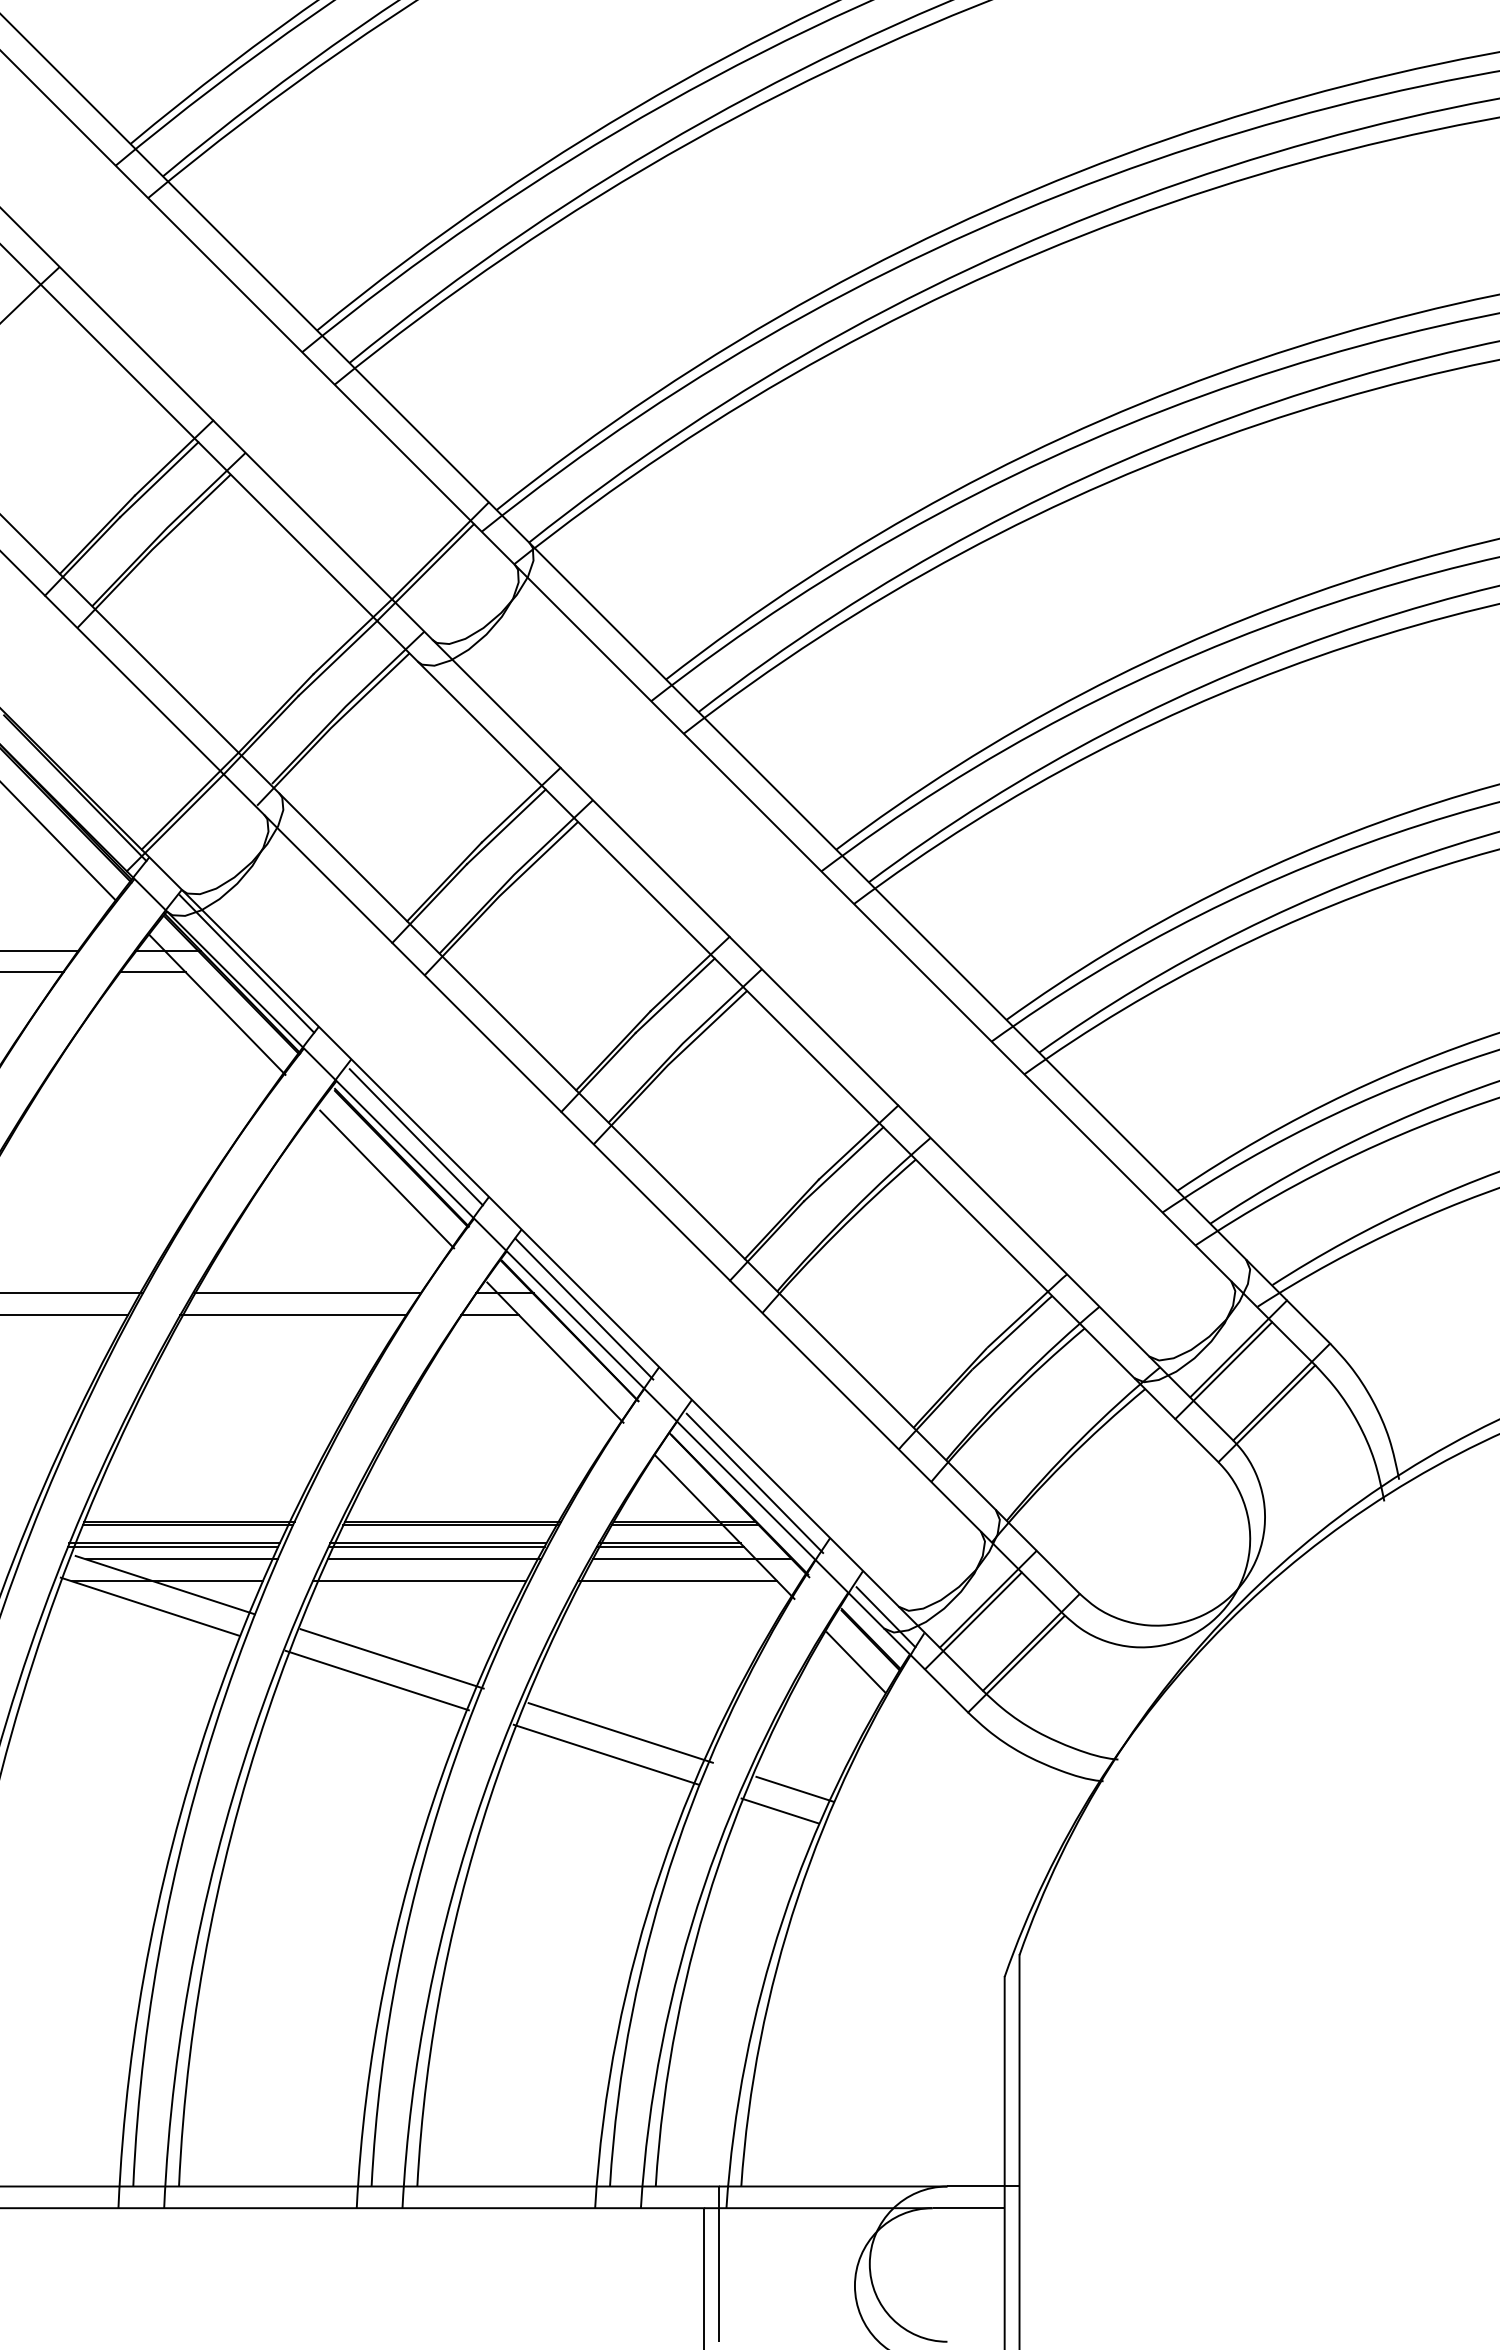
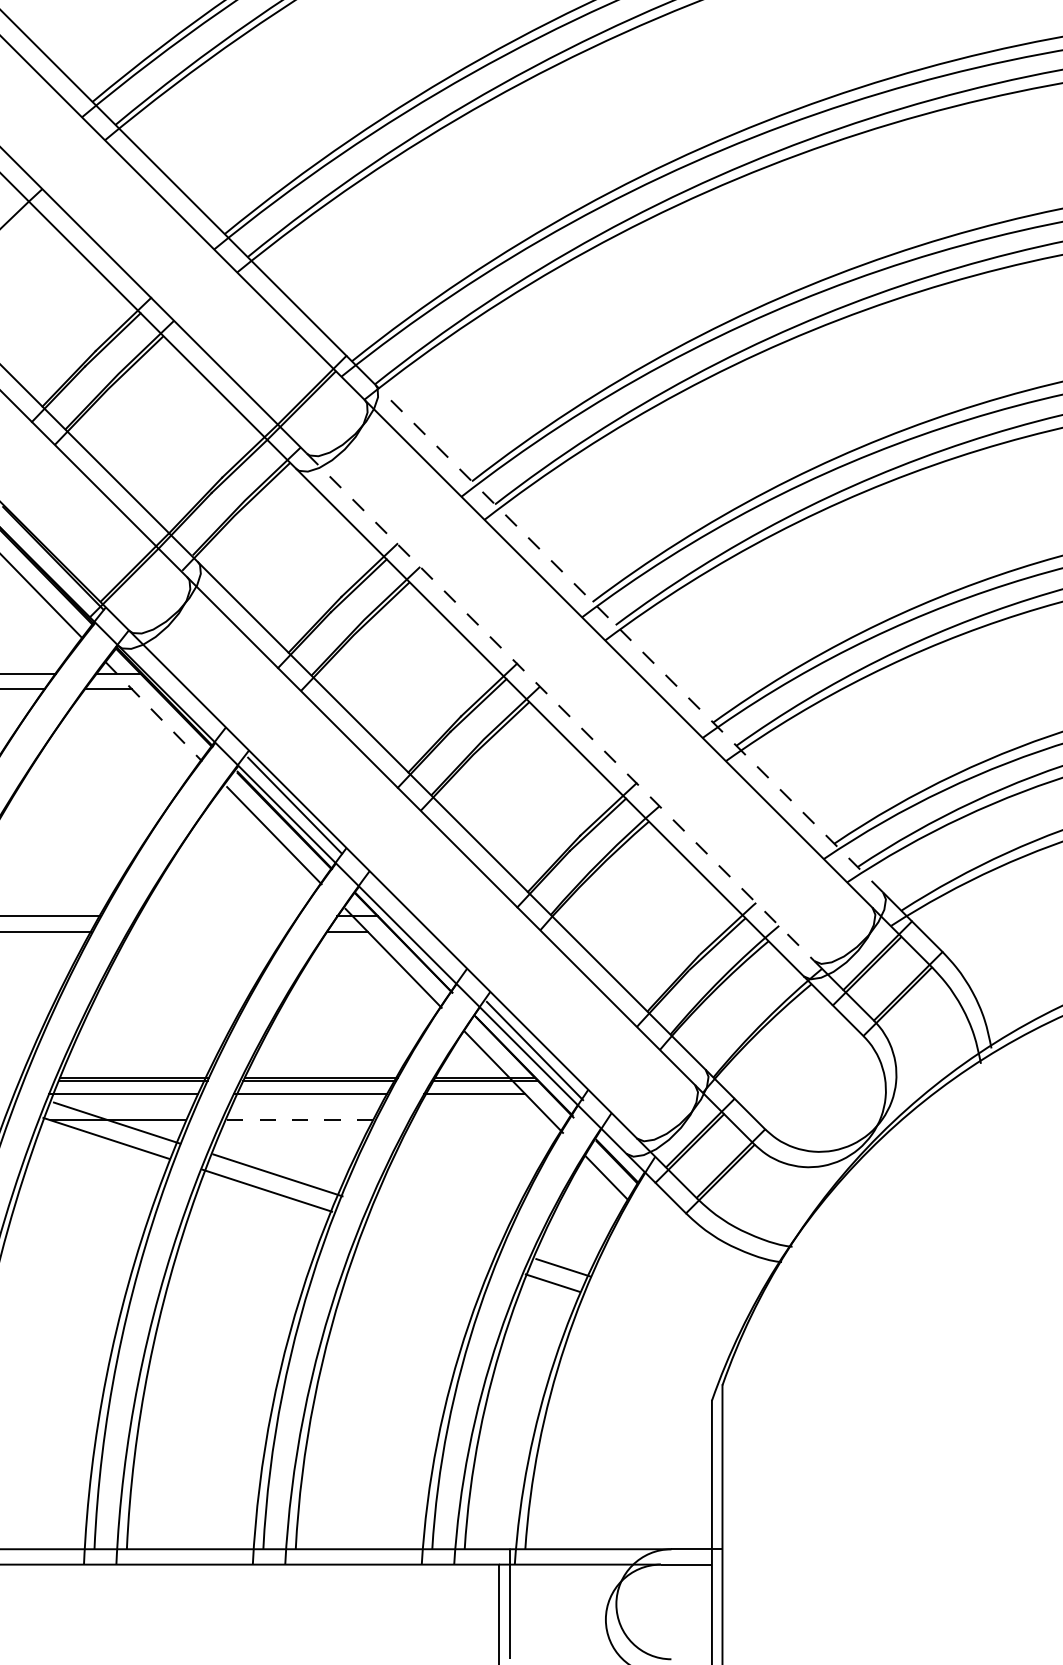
line: (887, 901) -> (628, 638), solid -> dashed
line: (246, 963) -> (174, 682), removed
line: (791, 998) -> (560, 707), solid -> dashed
line: (217, 1004) -> (154, 711), solid -> dashed
line: (308, 1293) -> (218, 916), removed
line: (584, 1308) -> (414, 927), removed
line: (293, 1315) -> (208, 932), removed
line: (173, 1546) -> (122, 1095), removed
line: (436, 1546) -> (309, 1095), removed
line: (669, 1546) -> (474, 1095), removed
line: (181, 1559) -> (128, 1104), removed
line: (434, 1559) -> (307, 1104), removed
line: (692, 1559) -> (490, 1104), removed
line: (419, 1581) -> (297, 1120), solid -> dashed
line: (677, 1581) -> (480, 1120), removed
line: (885, 1617) -> (627, 1146), removed
line: (620, 1732) -> (439, 1227), removed
line: (605, 1754) -> (429, 1243), removed

